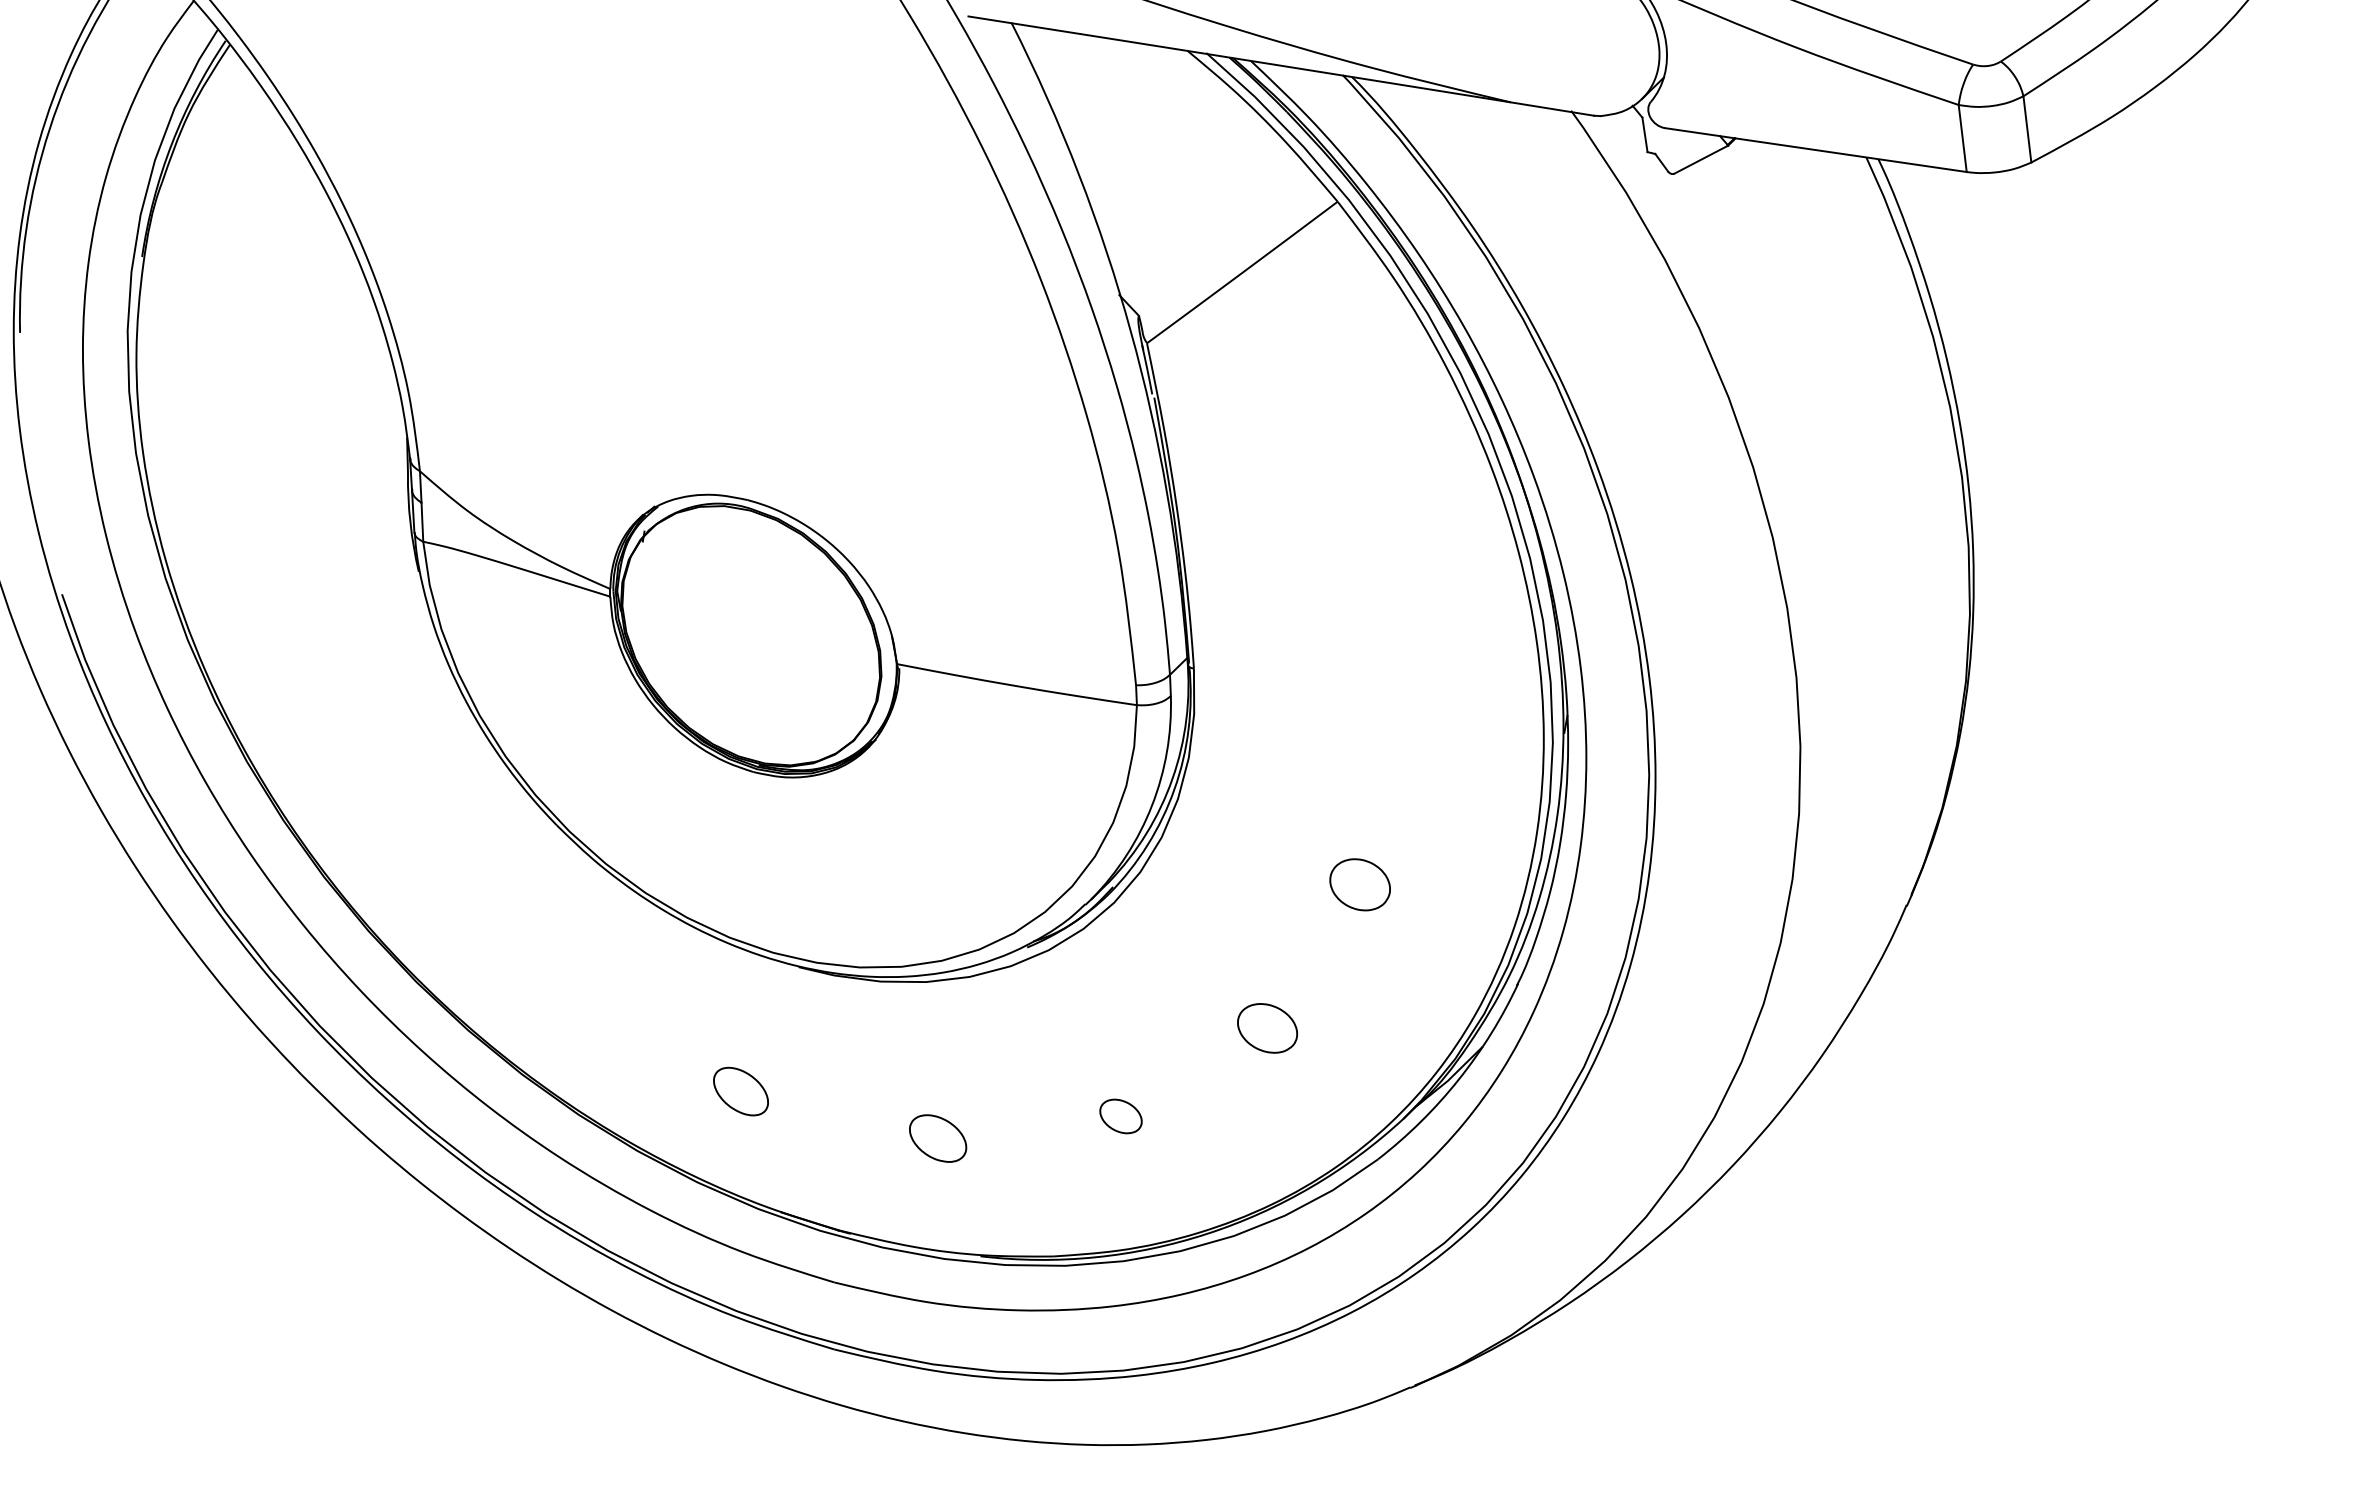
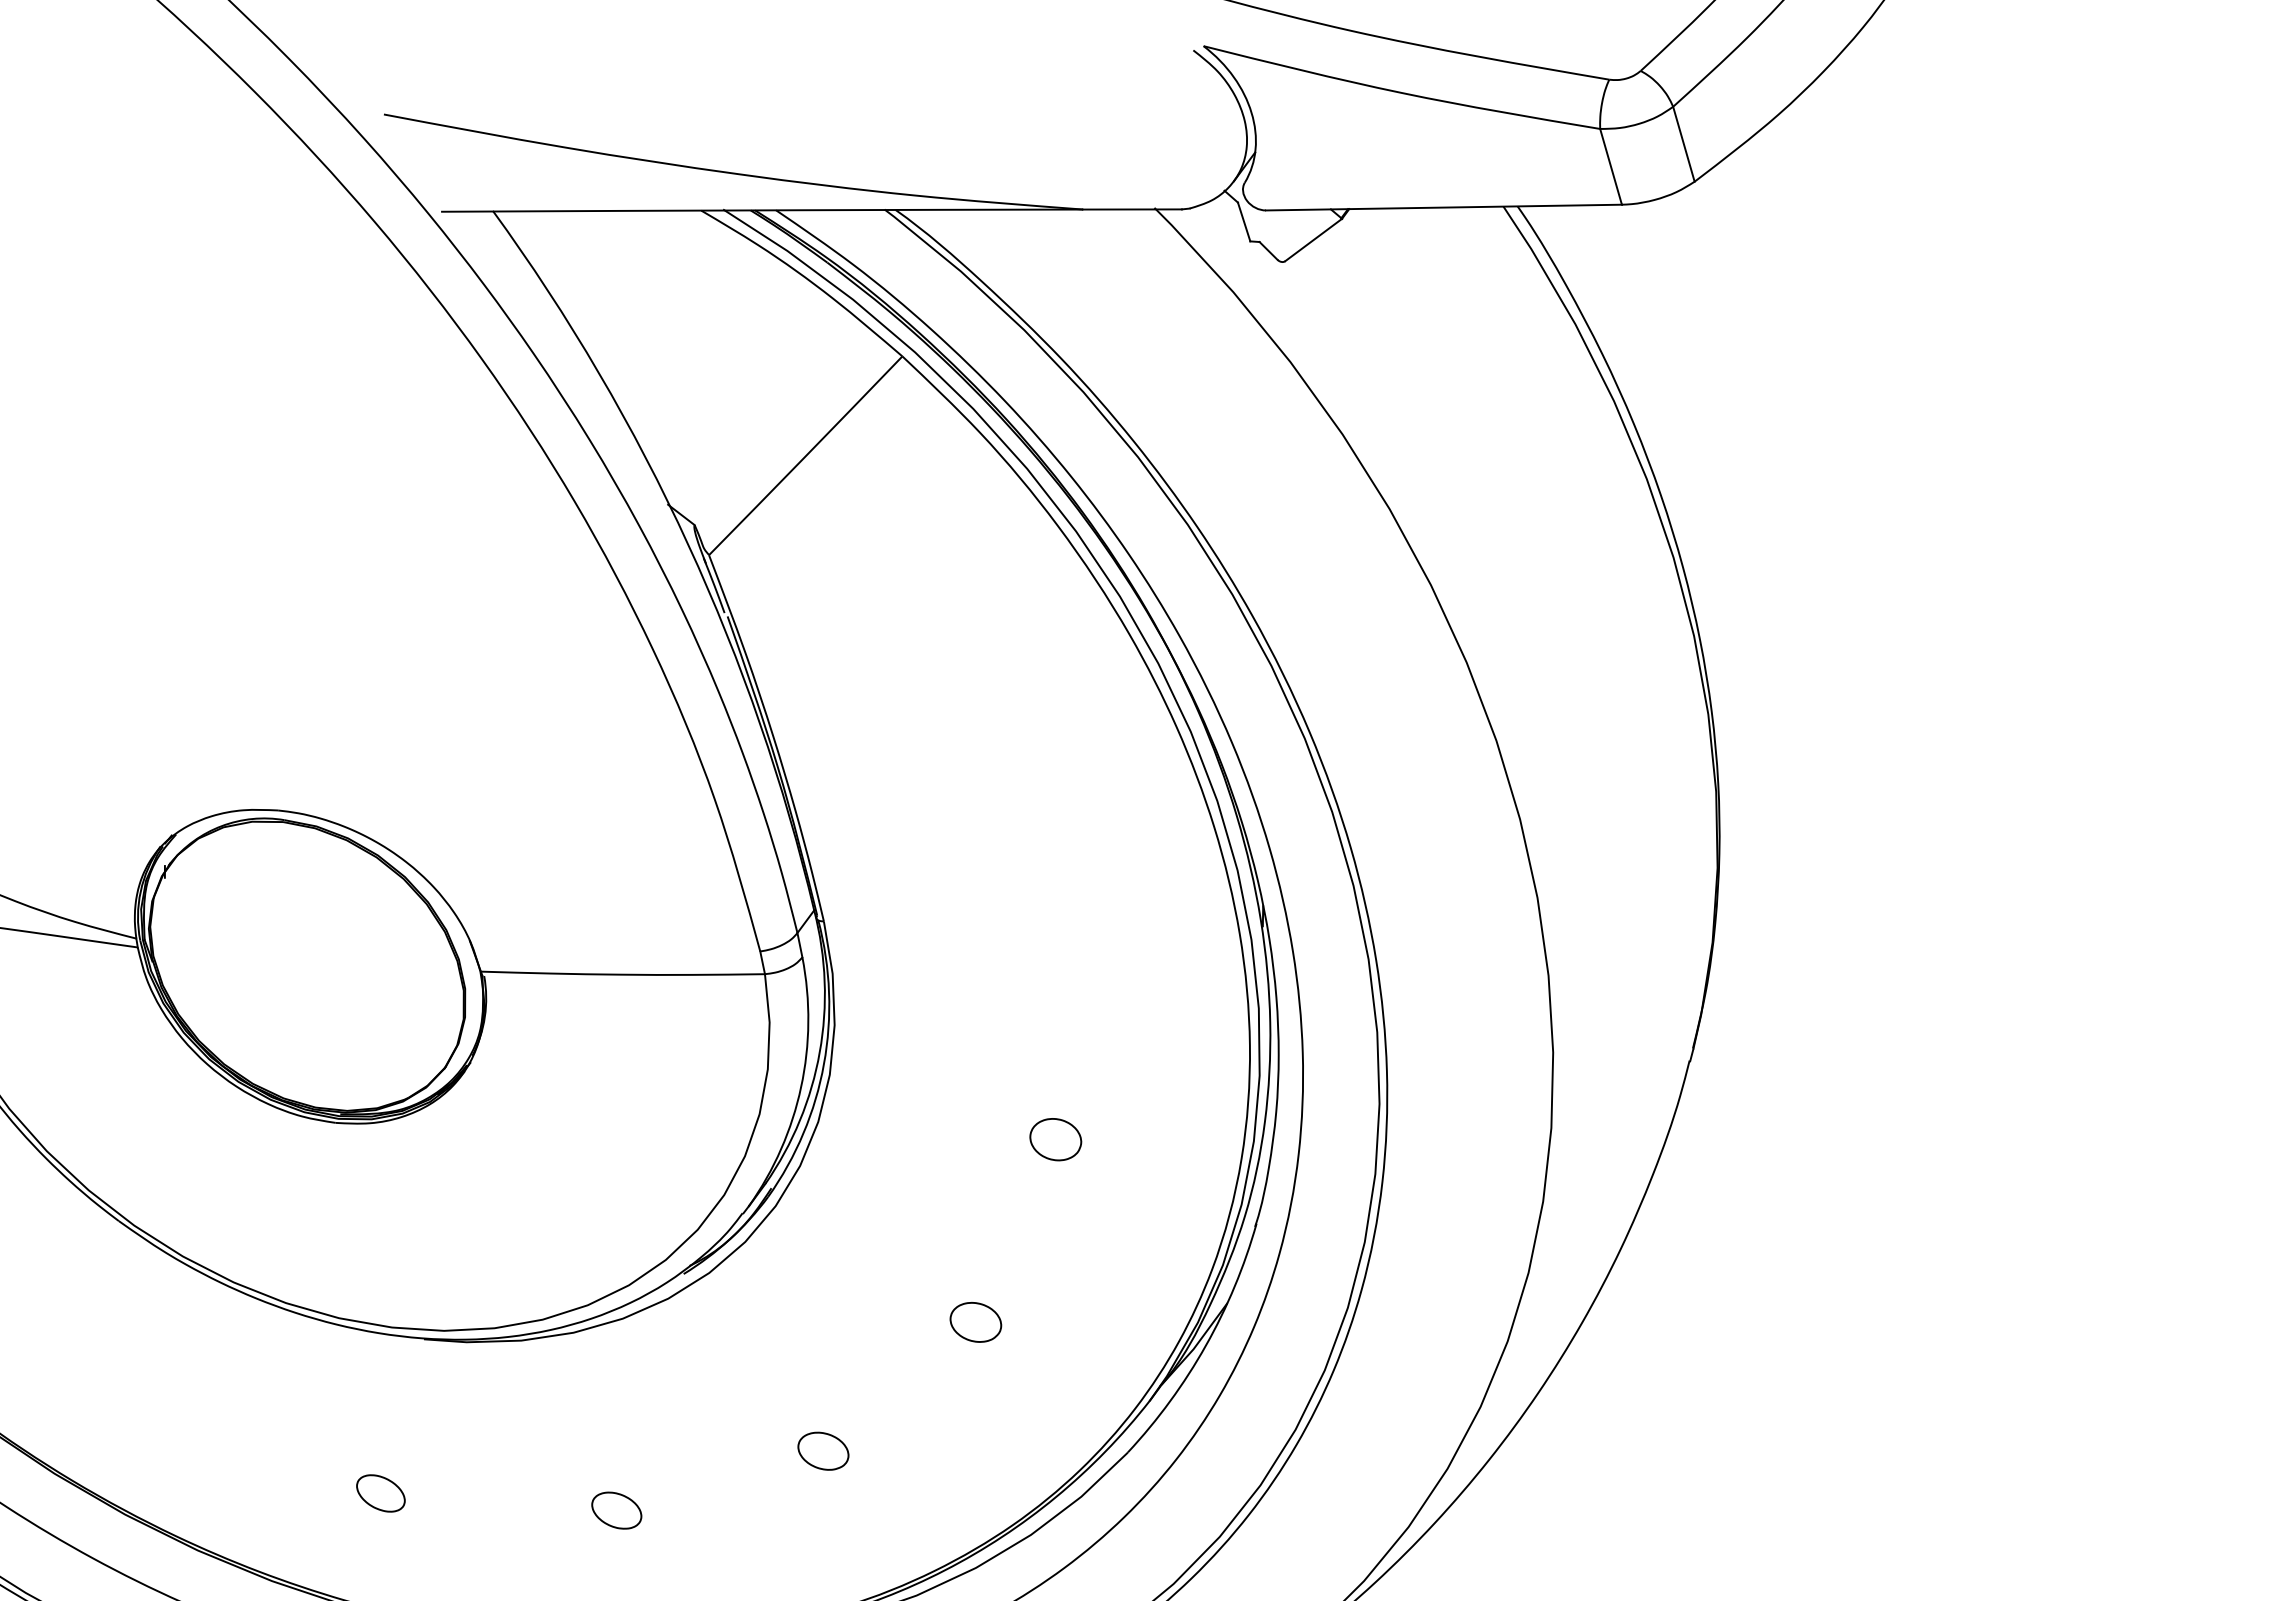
part: (1359, 884) -> (1055, 1139), size x0.71
part: (1267, 1028) -> (975, 1322), size x0.71
part: (741, 1091) -> (381, 1493), size x0.71
part: (938, 1137) -> (616, 1509), size x0.71

